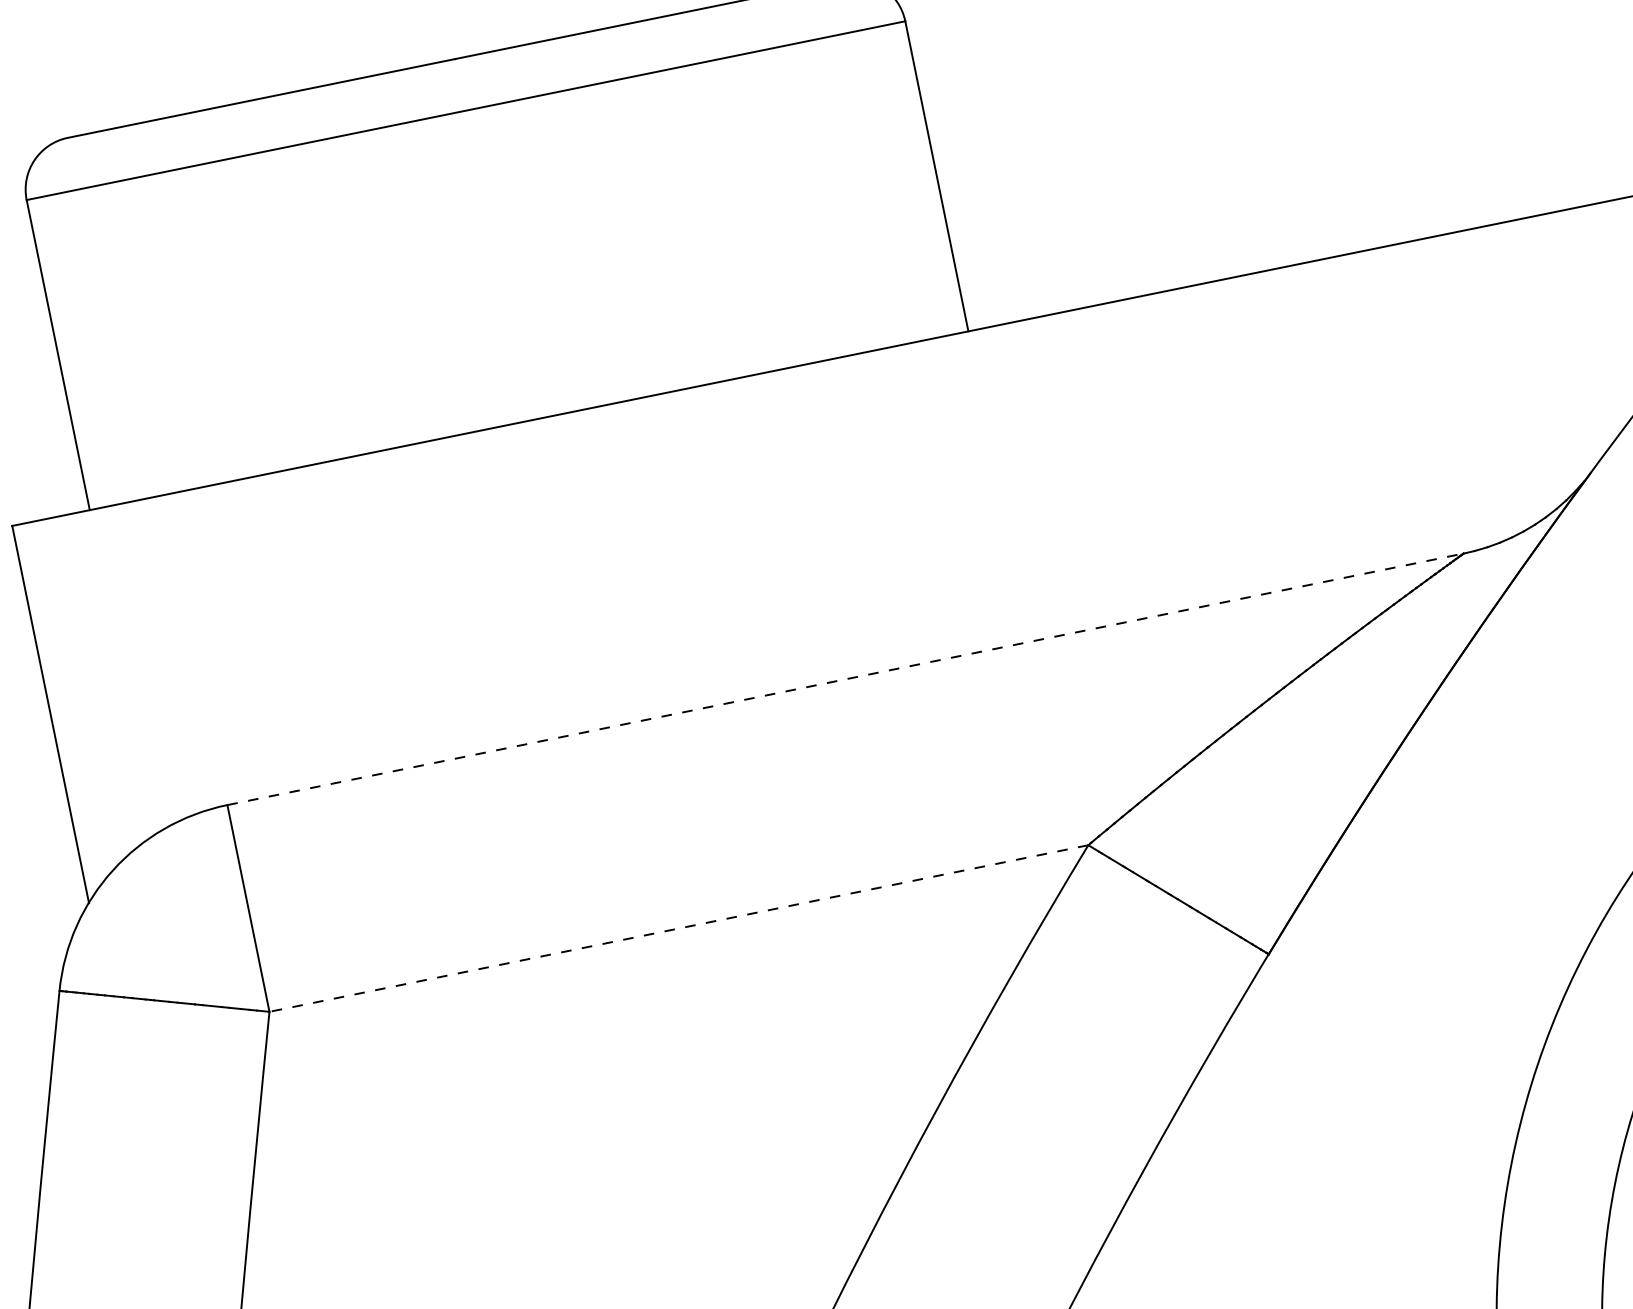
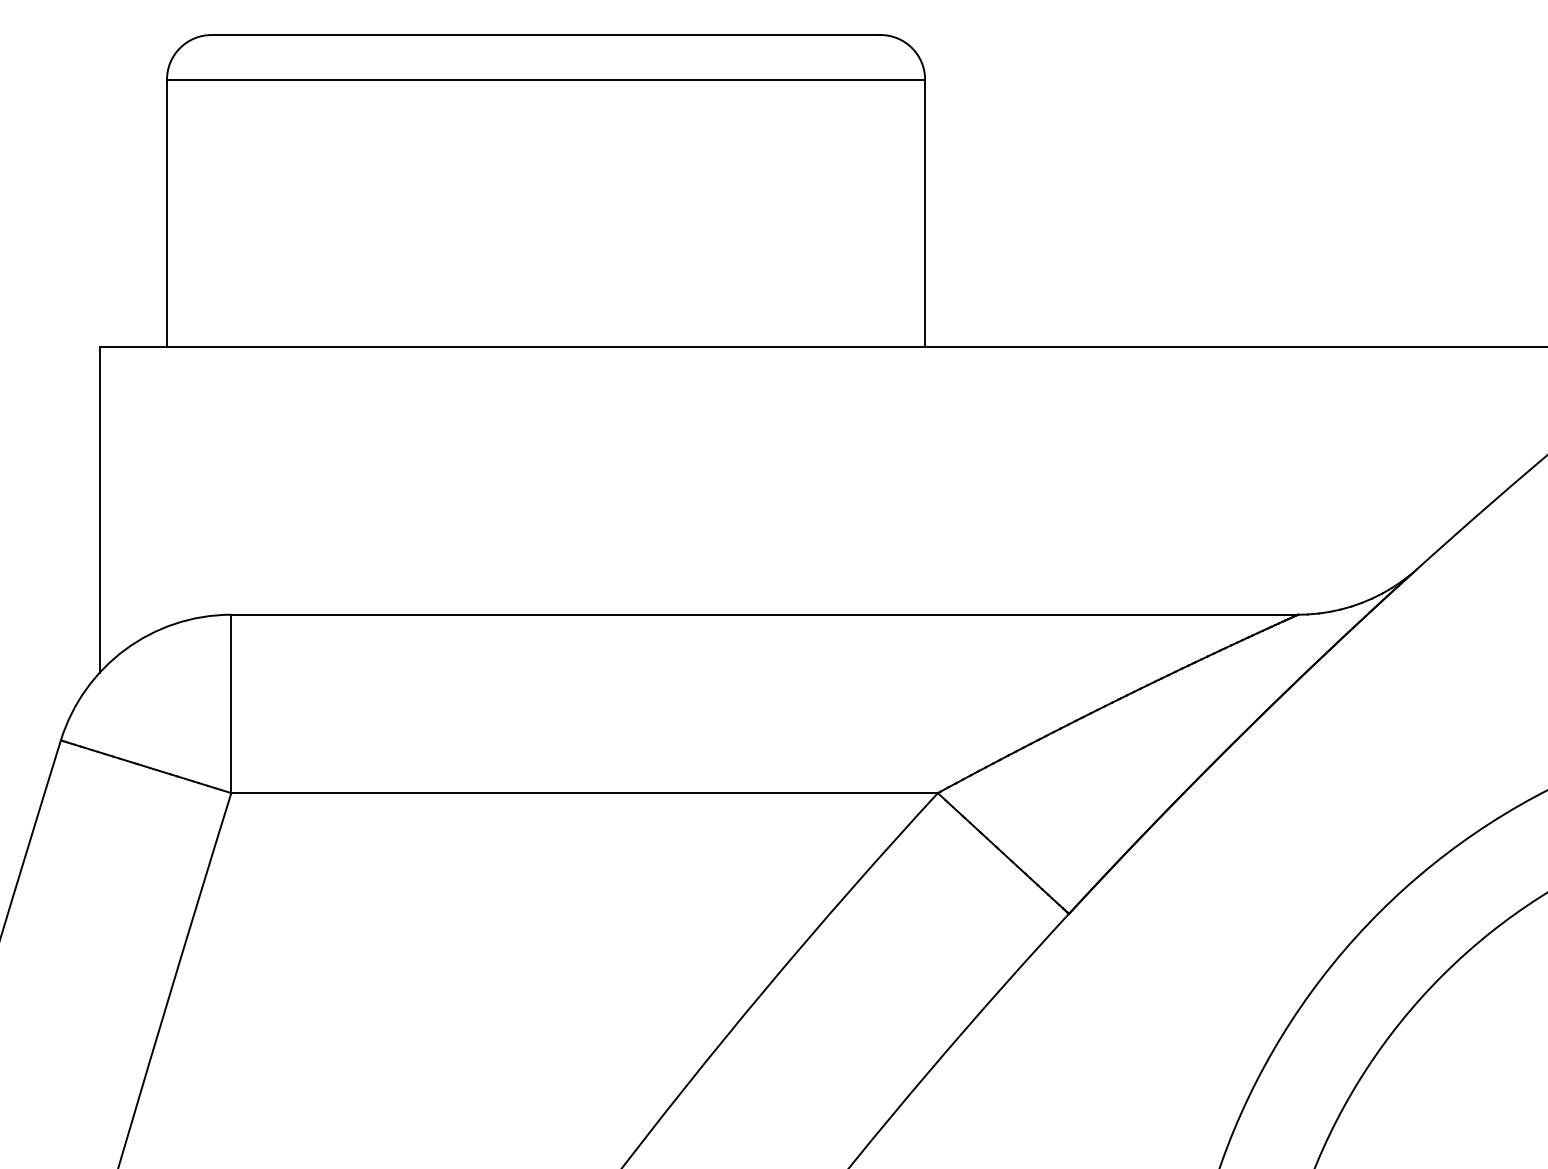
line: (846, 678) -> (765, 614), dashed -> solid
line: (678, 928) -> (584, 793), dashed -> solid

